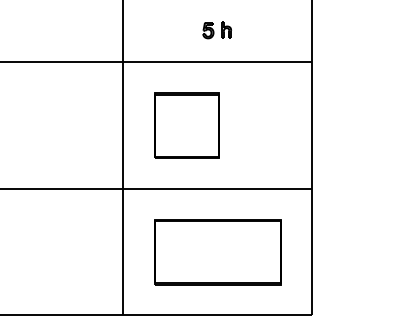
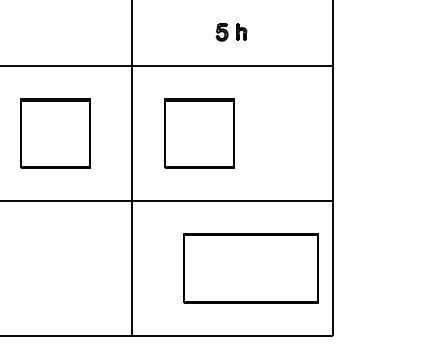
part: (52, 125) -> (55, 133), added
part: (217, 252) -> (250, 268), moved

